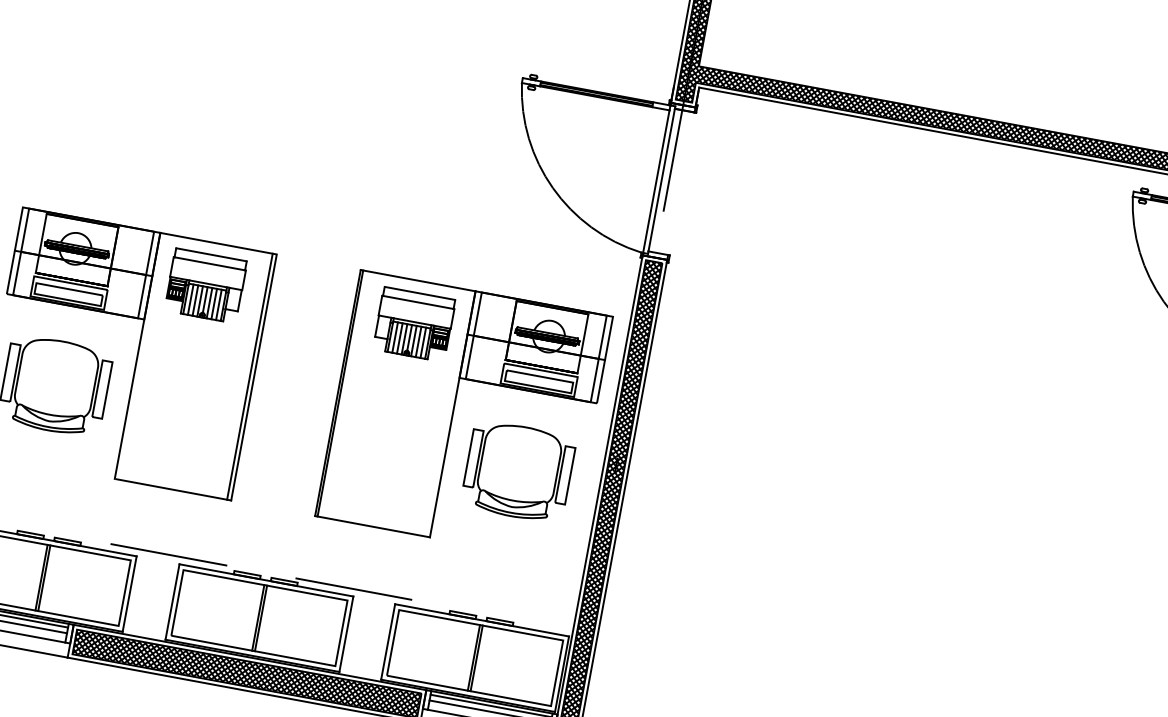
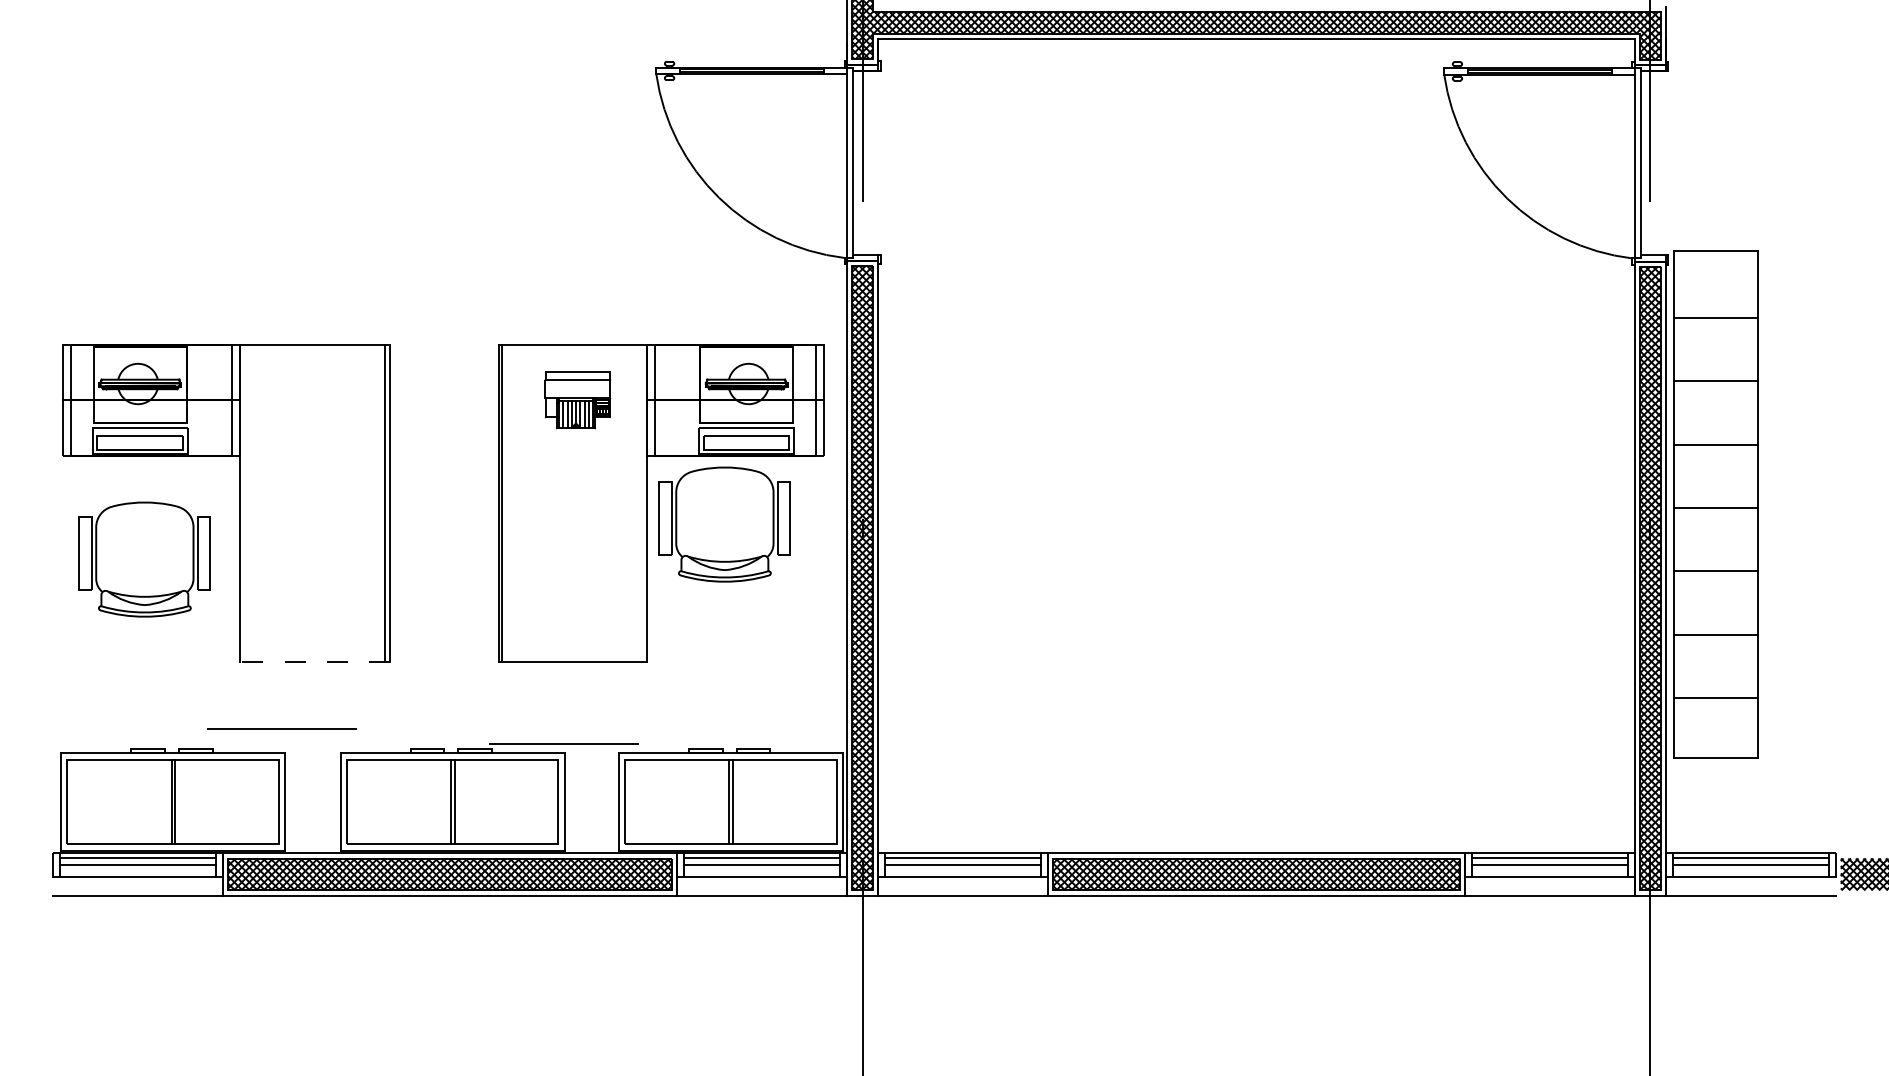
part: (205, 286) -> (308, 400), removed
part: (413, 324) -> (577, 400), size x0.7
part: (518, 471) -> (724, 524), moved
line: (174, 489) -> (316, 661), solid -> dashed
line: (168, 554) -> (281, 728), moved

